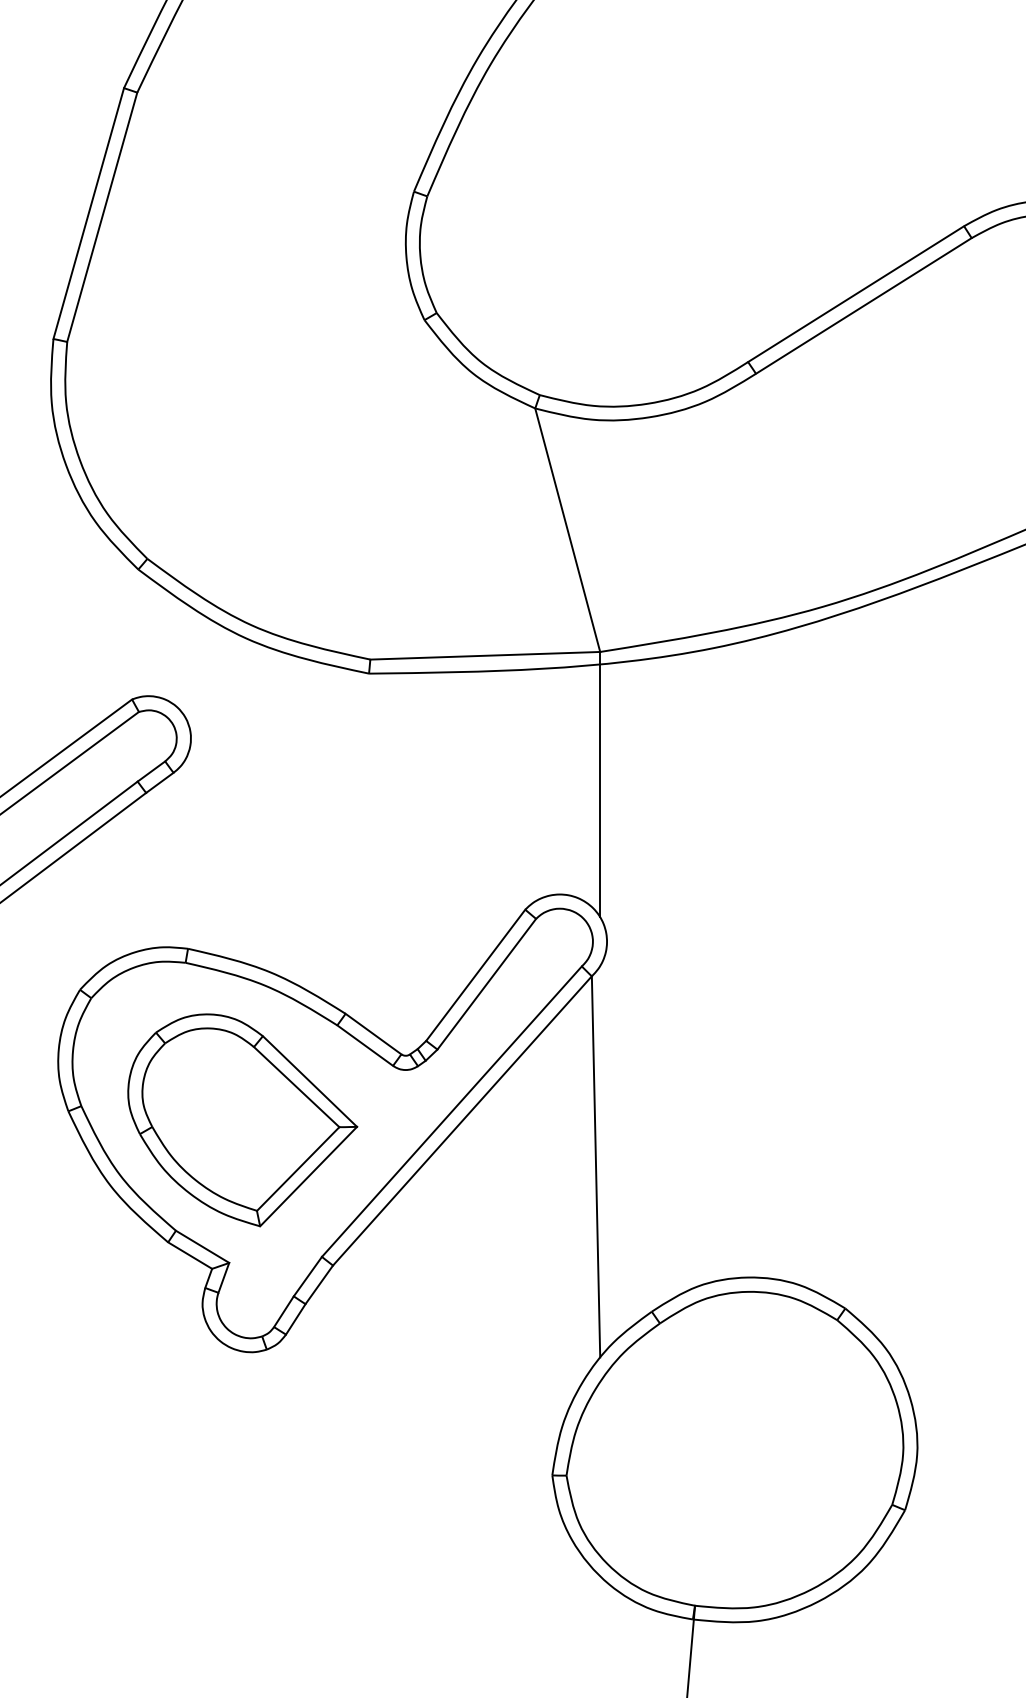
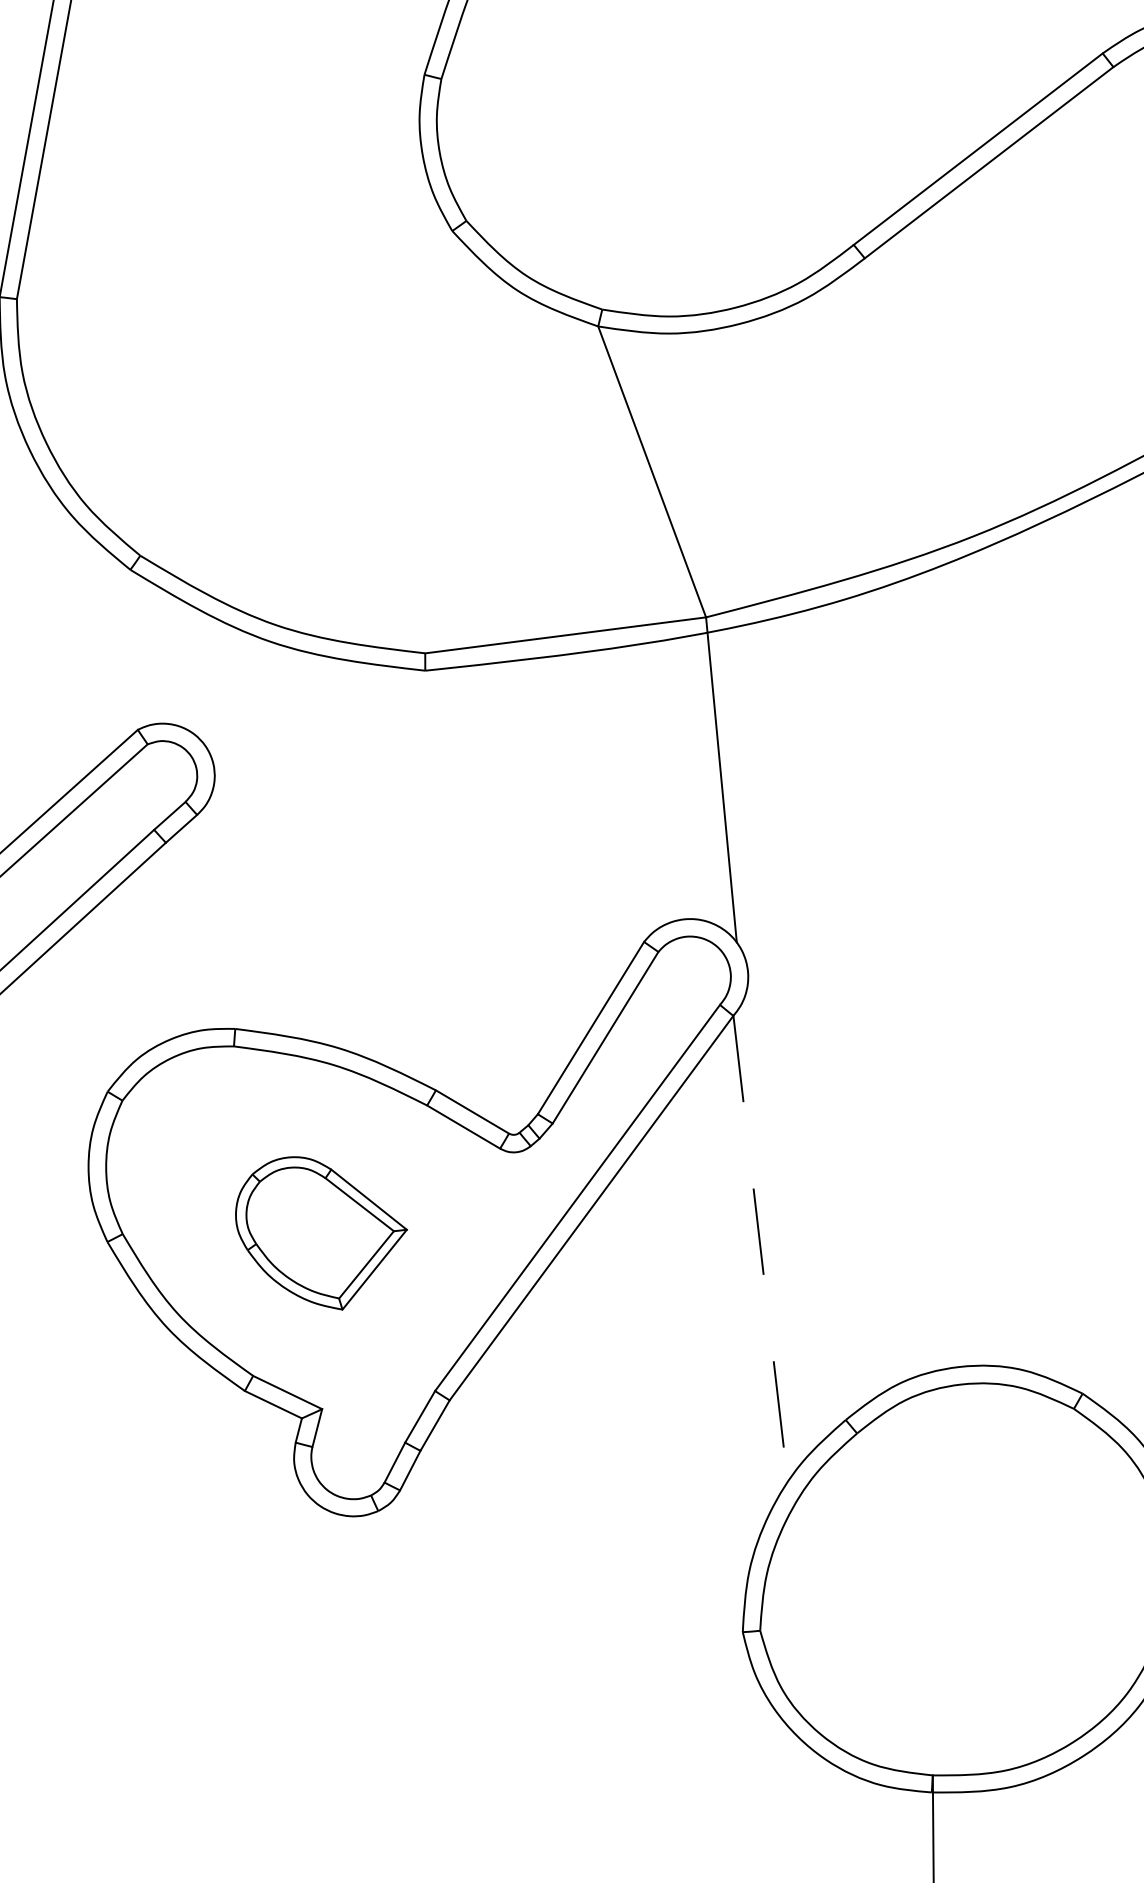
part: (242, 1120) -> (321, 1233), size x0.6
line: (596, 1166) -> (761, 1248), solid -> dashed

